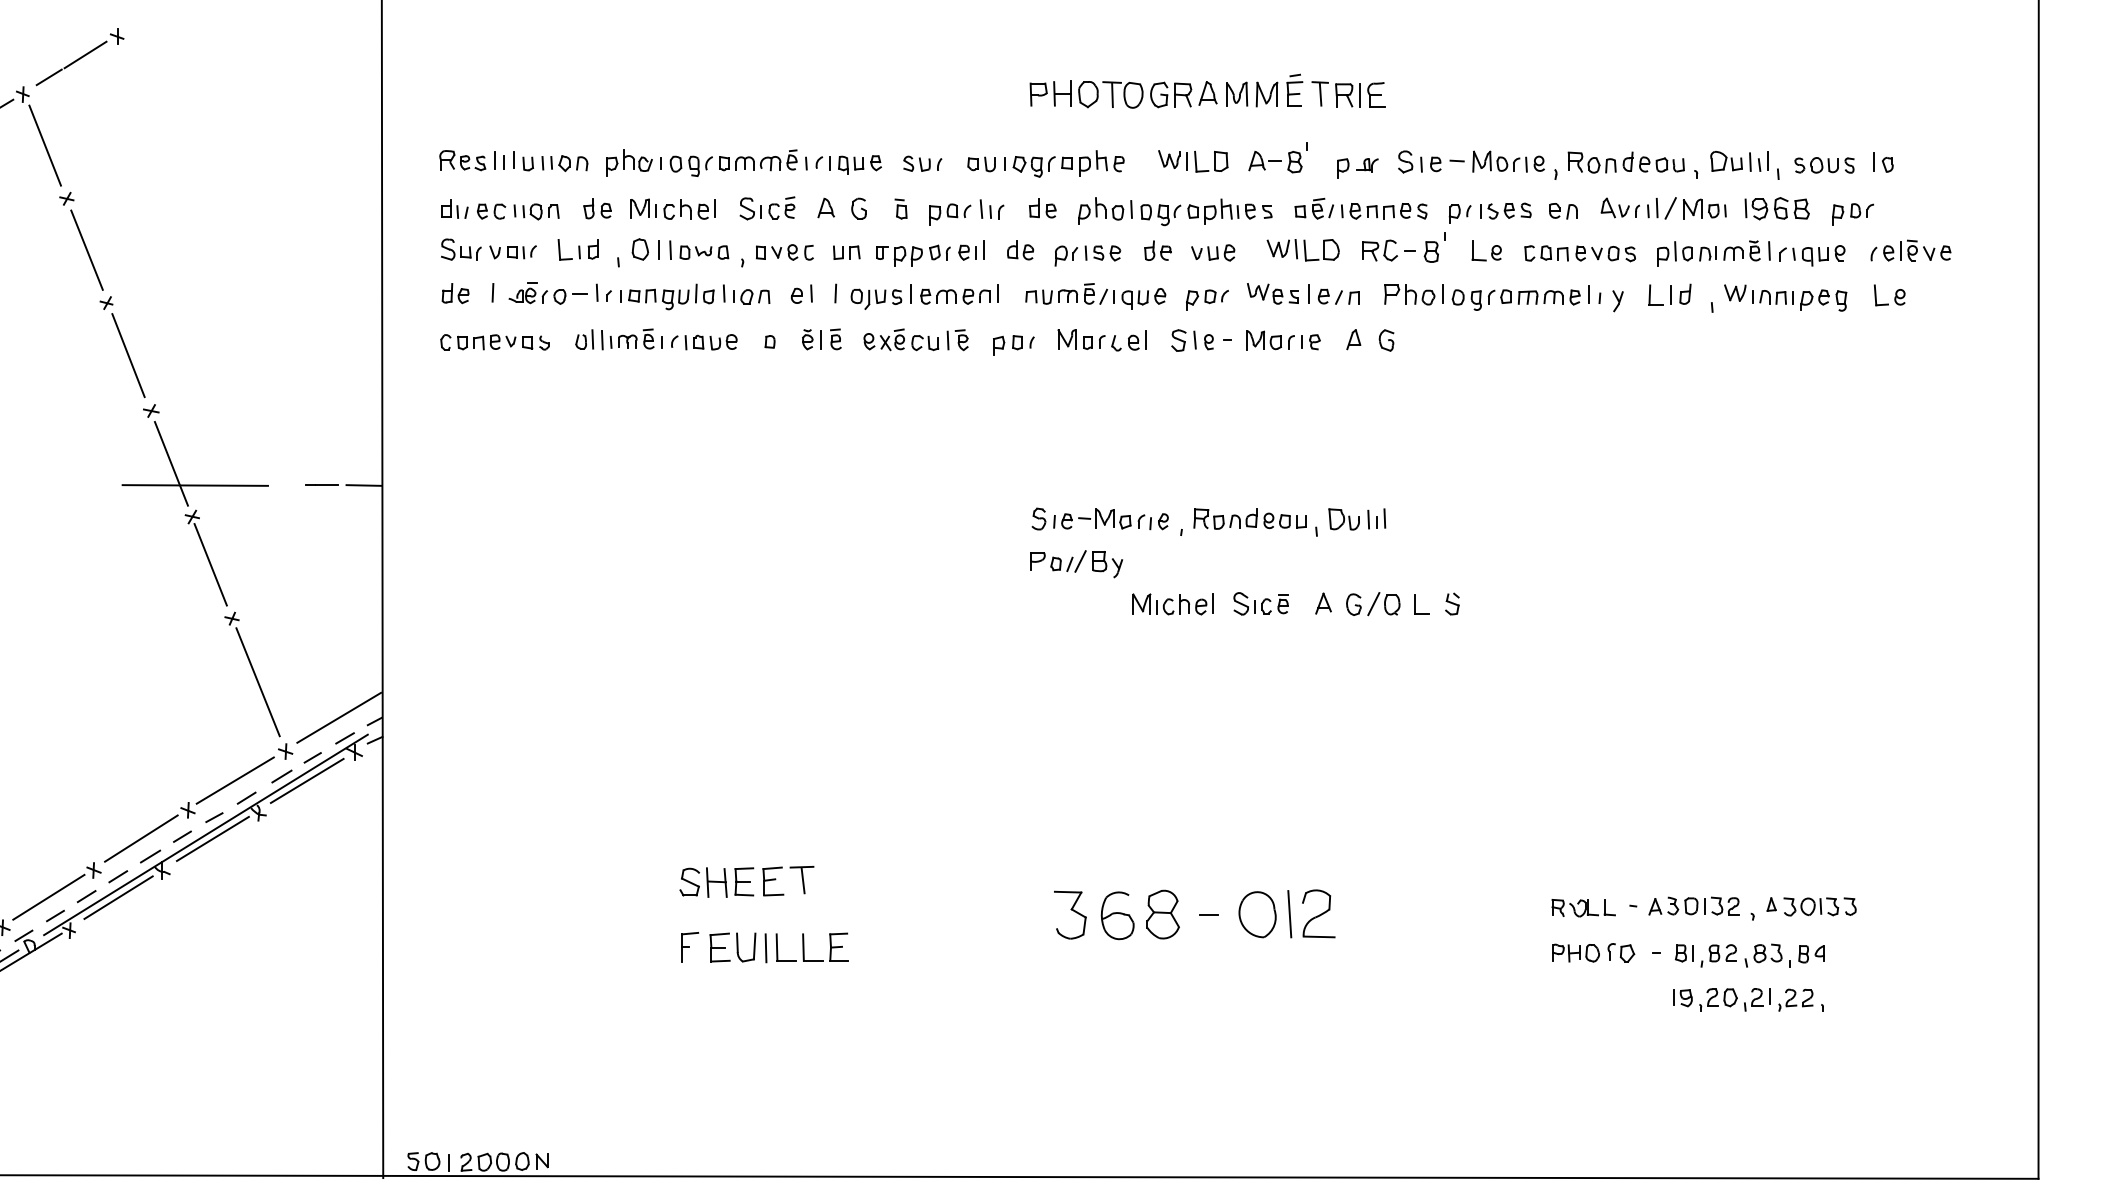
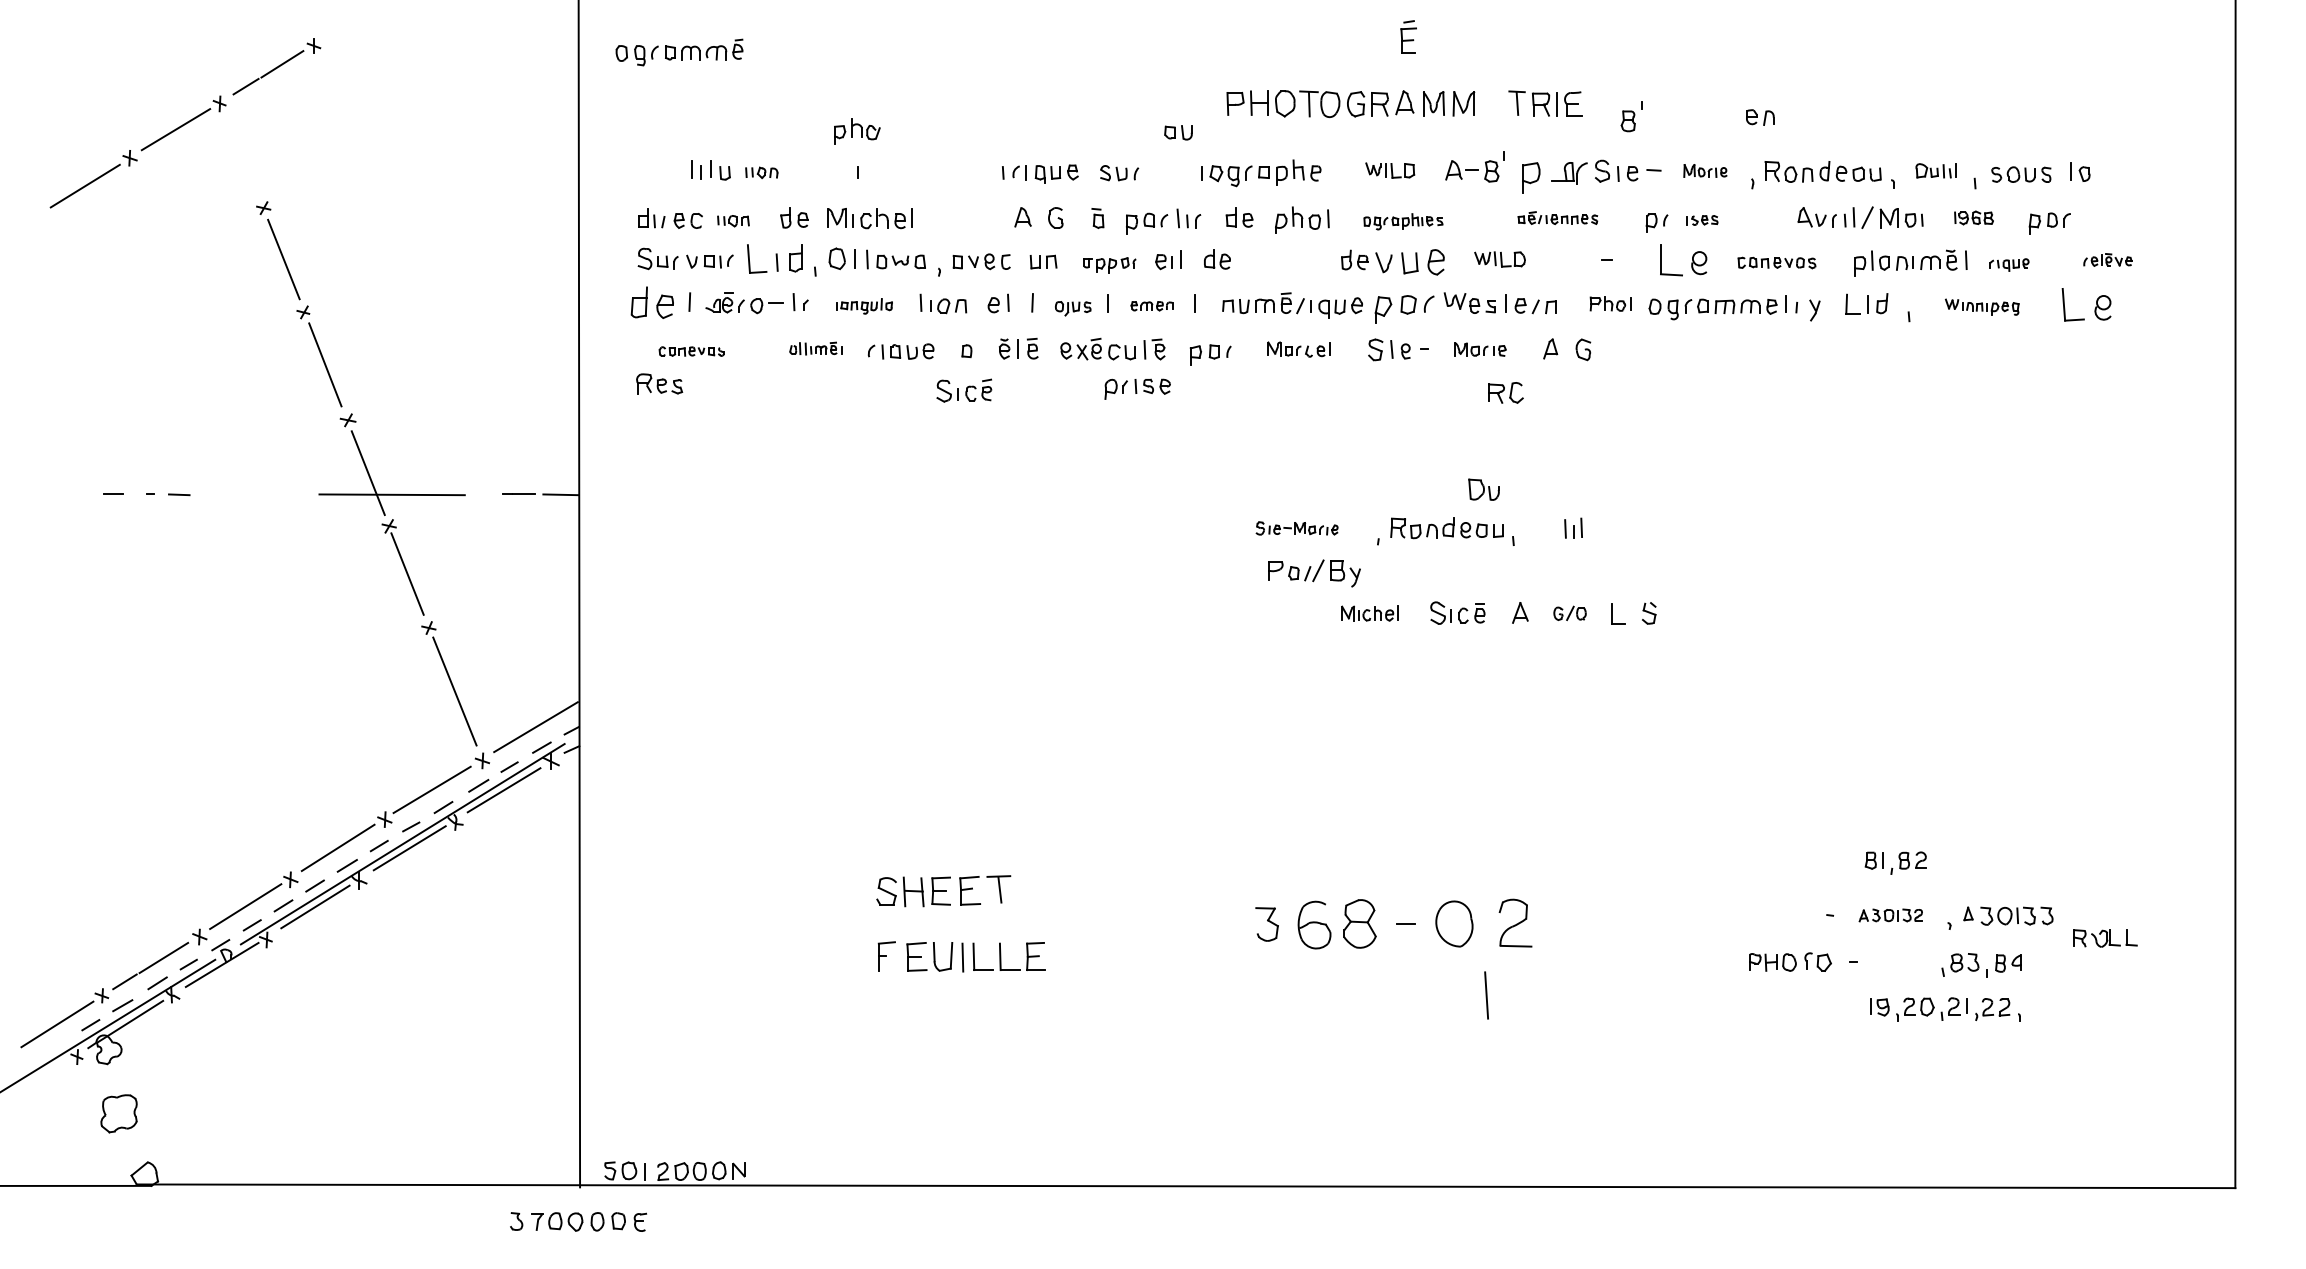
part: (1294, 90) -> (1408, 36), moved
line: (44, 145) -> (241, 154), removed
part: (462, 160) -> (659, 383), moved
part: (1193, 161) -> (1390, 170), size x0.7
part: (1508, 161) -> (1705, 170), size x0.6
part: (1738, 161) -> (1935, 170), size x0.7
part: (564, 163) -> (761, 172), size x0.7
part: (629, 163) -> (857, 131), moved
part: (733, 163) -> (679, 52), moved
part: (981, 164) -> (1178, 132), moved
part: (1357, 168) -> (1554, 177), size x1.6
part: (767, 208) -> (964, 390), moved
part: (1360, 208) -> (1557, 217), size x0.6
part: (1776, 208) -> (1973, 217), size x0.6
part: (536, 211) -> (733, 220), size x0.7
part: (1505, 211) -> (1702, 220), size x0.6
part: (1563, 211) -> (1760, 117), moved
part: (1206, 212) -> (1403, 221), size x0.6
part: (1434, 247) -> (1631, 116), moved
part: (577, 250) -> (774, 259), size x1.4
part: (1302, 250) -> (1499, 259), size x0.7
part: (1379, 250) -> (1505, 392), moved
part: (1910, 250) -> (2107, 259), size x0.6
part: (1486, 251) -> (1683, 260), size x1.6
part: (1212, 252) -> (1409, 261), size x1.6
part: (1579, 253) -> (1776, 262), size x0.7
part: (1087, 255) -> (1137, 388), moved
part: (1812, 255) -> (2009, 264), size x0.6
part: (912, 256) -> (1109, 265), size x0.7
part: (455, 293) -> (652, 302), size x1.6
part: (1413, 294) -> (1610, 303), size x0.7
part: (1889, 295) -> (2086, 304), size x1.6
part: (667, 297) -> (864, 306), size x0.6
part: (954, 297) -> (1151, 306), size x0.6
part: (1784, 297) -> (1981, 306), size x0.6
part: (875, 299) -> (1072, 308), size x0.7
part: (1206, 299) -> (1403, 308), size x1.4
part: (618, 339) -> (815, 348), size x0.6
part: (1101, 340) -> (1298, 349), size x0.7
part: (1283, 340) -> (1480, 349), size x0.7
part: (494, 342) -> (691, 351), size x0.6
part: (1099, 519) -> (1296, 528), size x0.6
part: (1343, 519) -> (1483, 489), moved
part: (1076, 564) -> (1314, 573), moved
part: (1172, 604) -> (1369, 613), size x0.7
part: (1372, 604) -> (1569, 613), size x0.6
part: (1693, 906) -> (1890, 915), size x0.7
part: (1583, 908) -> (2105, 938), moved
line: (1289, 914) -> (1486, 995), moved
part: (1069, 915) -> (1266, 924), size x0.7
part: (1705, 955) -> (1895, 862), moved

